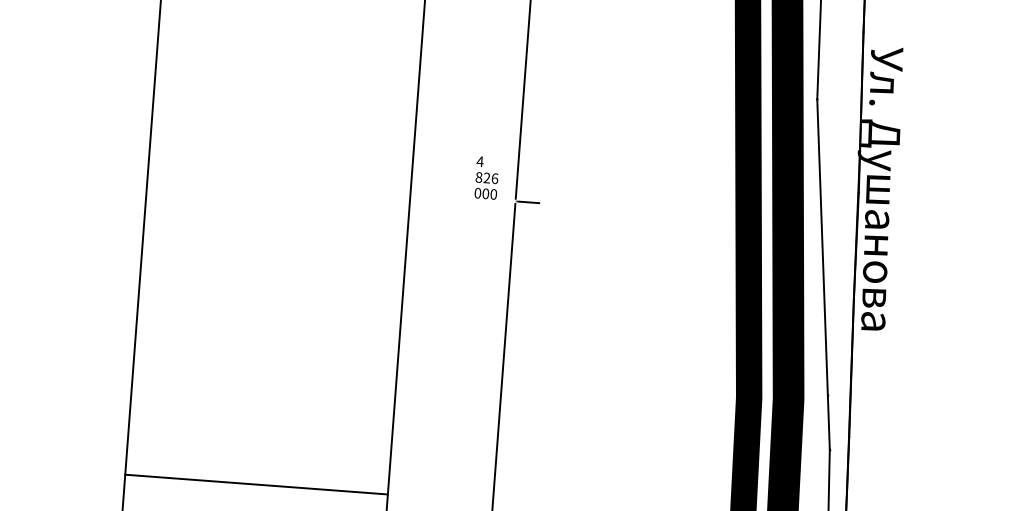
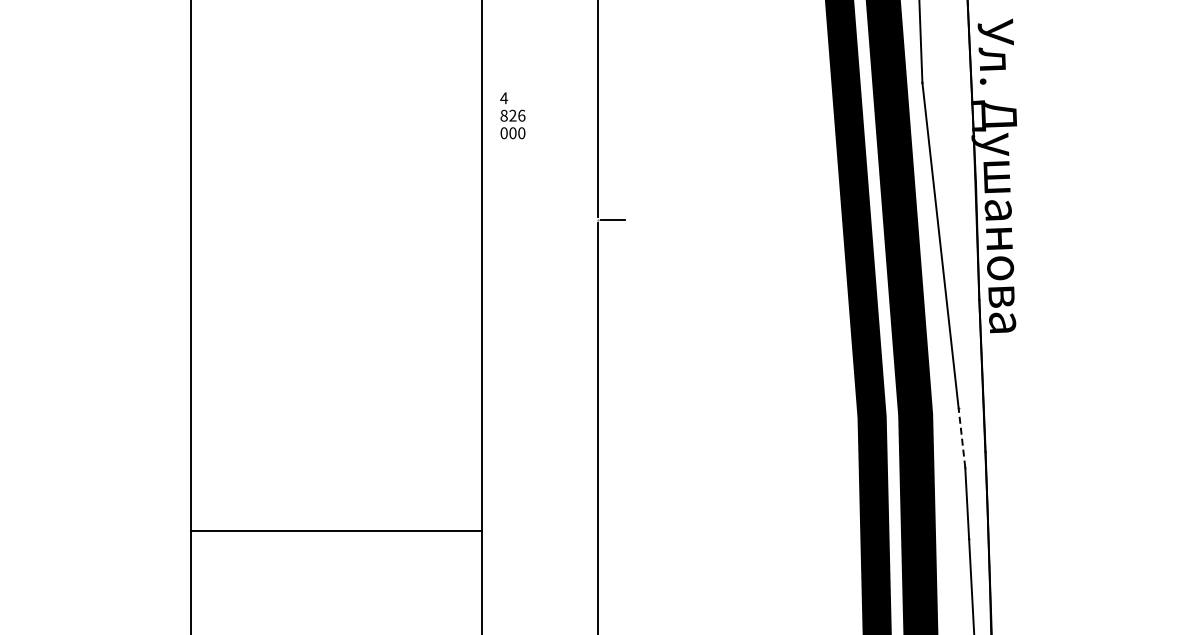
text: (486, 177) -> (512, 115), moved
line: (828, 422) -> (961, 437), solid -> dashed
line: (255, 484) -> (335, 530), moved

